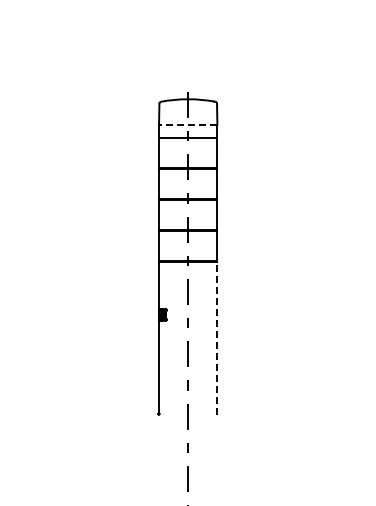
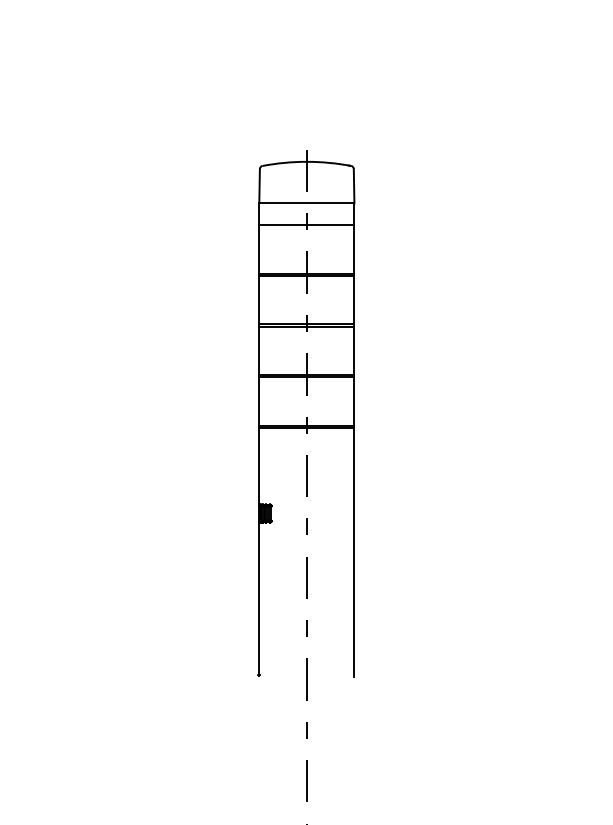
line: (187, 124) -> (305, 202), dashed -> solid
line: (217, 338) -> (354, 551), dashed -> solid

